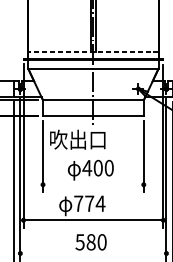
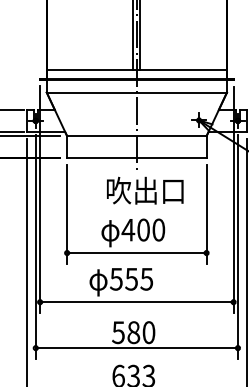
line: (93, 52) -> (136, 69), dashed -> solid
text: (77, 139) -> (145, 190), moved
line: (93, 185) -> (136, 253), added
text: (89, 203) -> (131, 279), 774 -> 555
line: (93, 253) -> (136, 348), added

